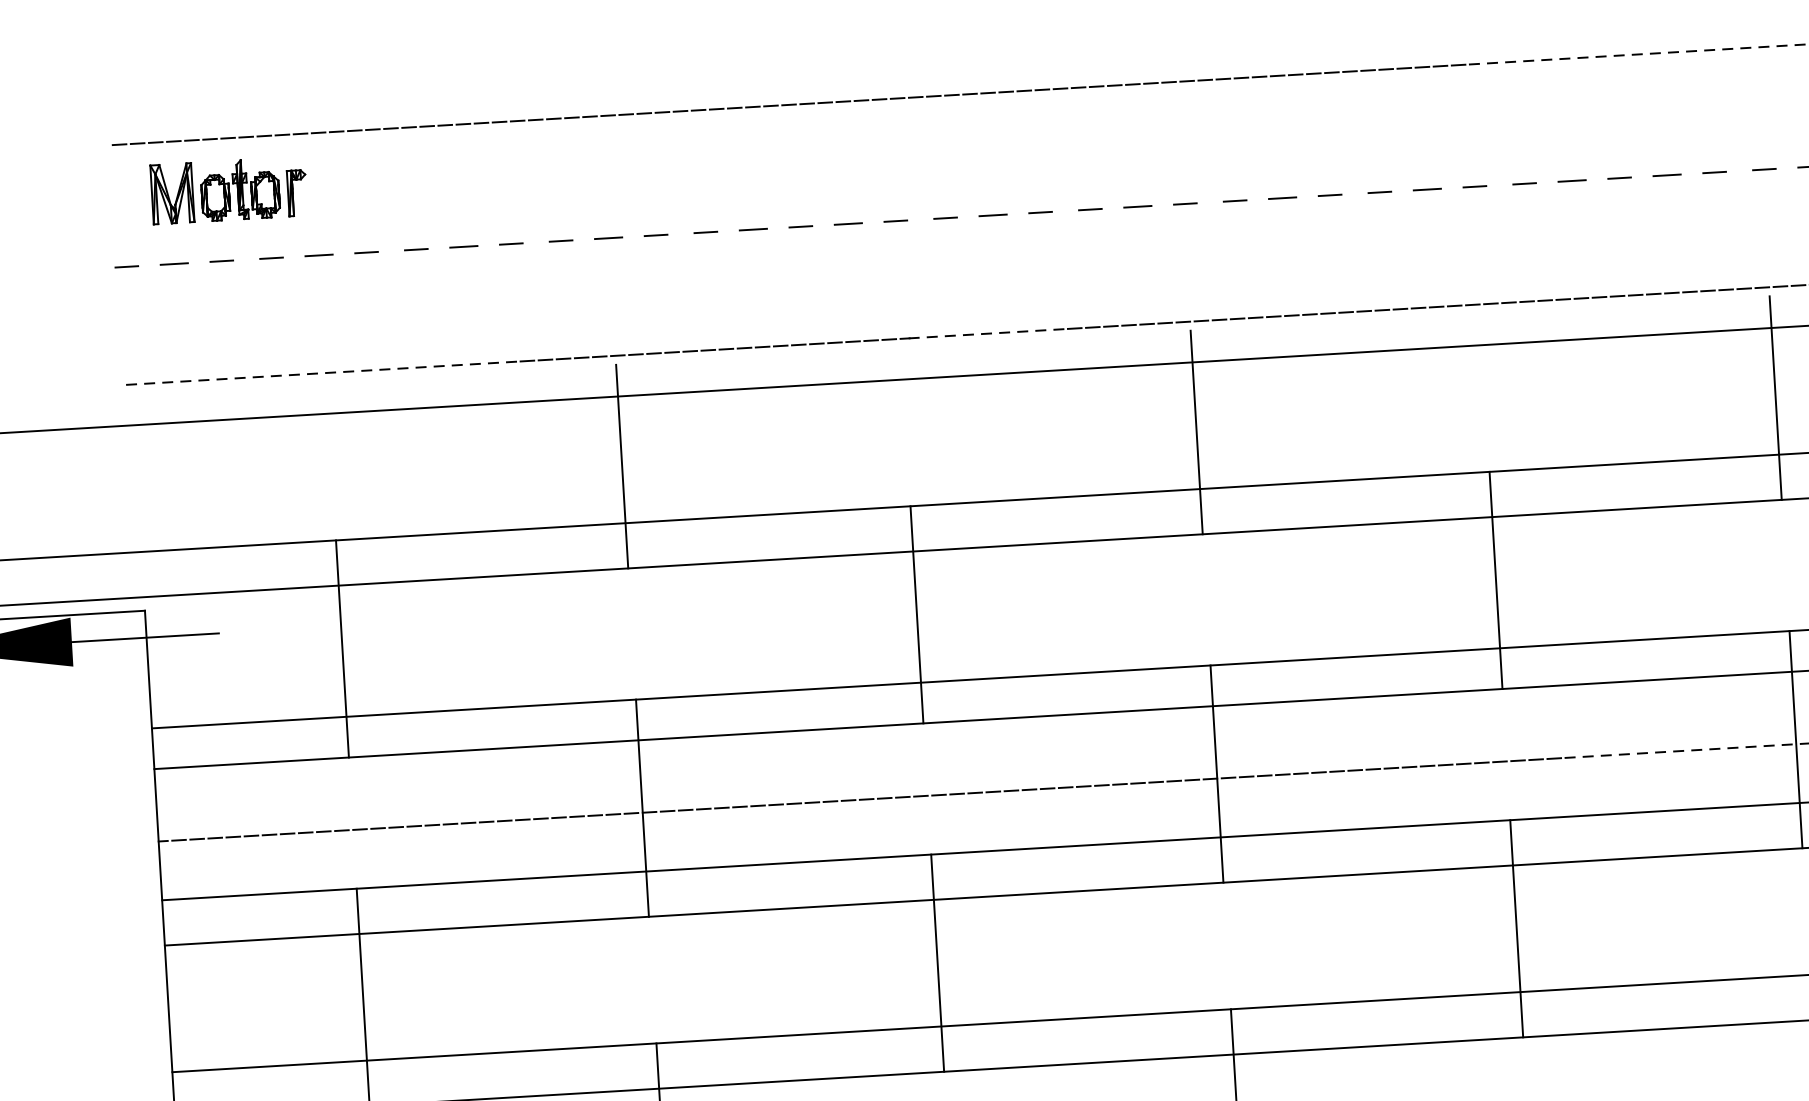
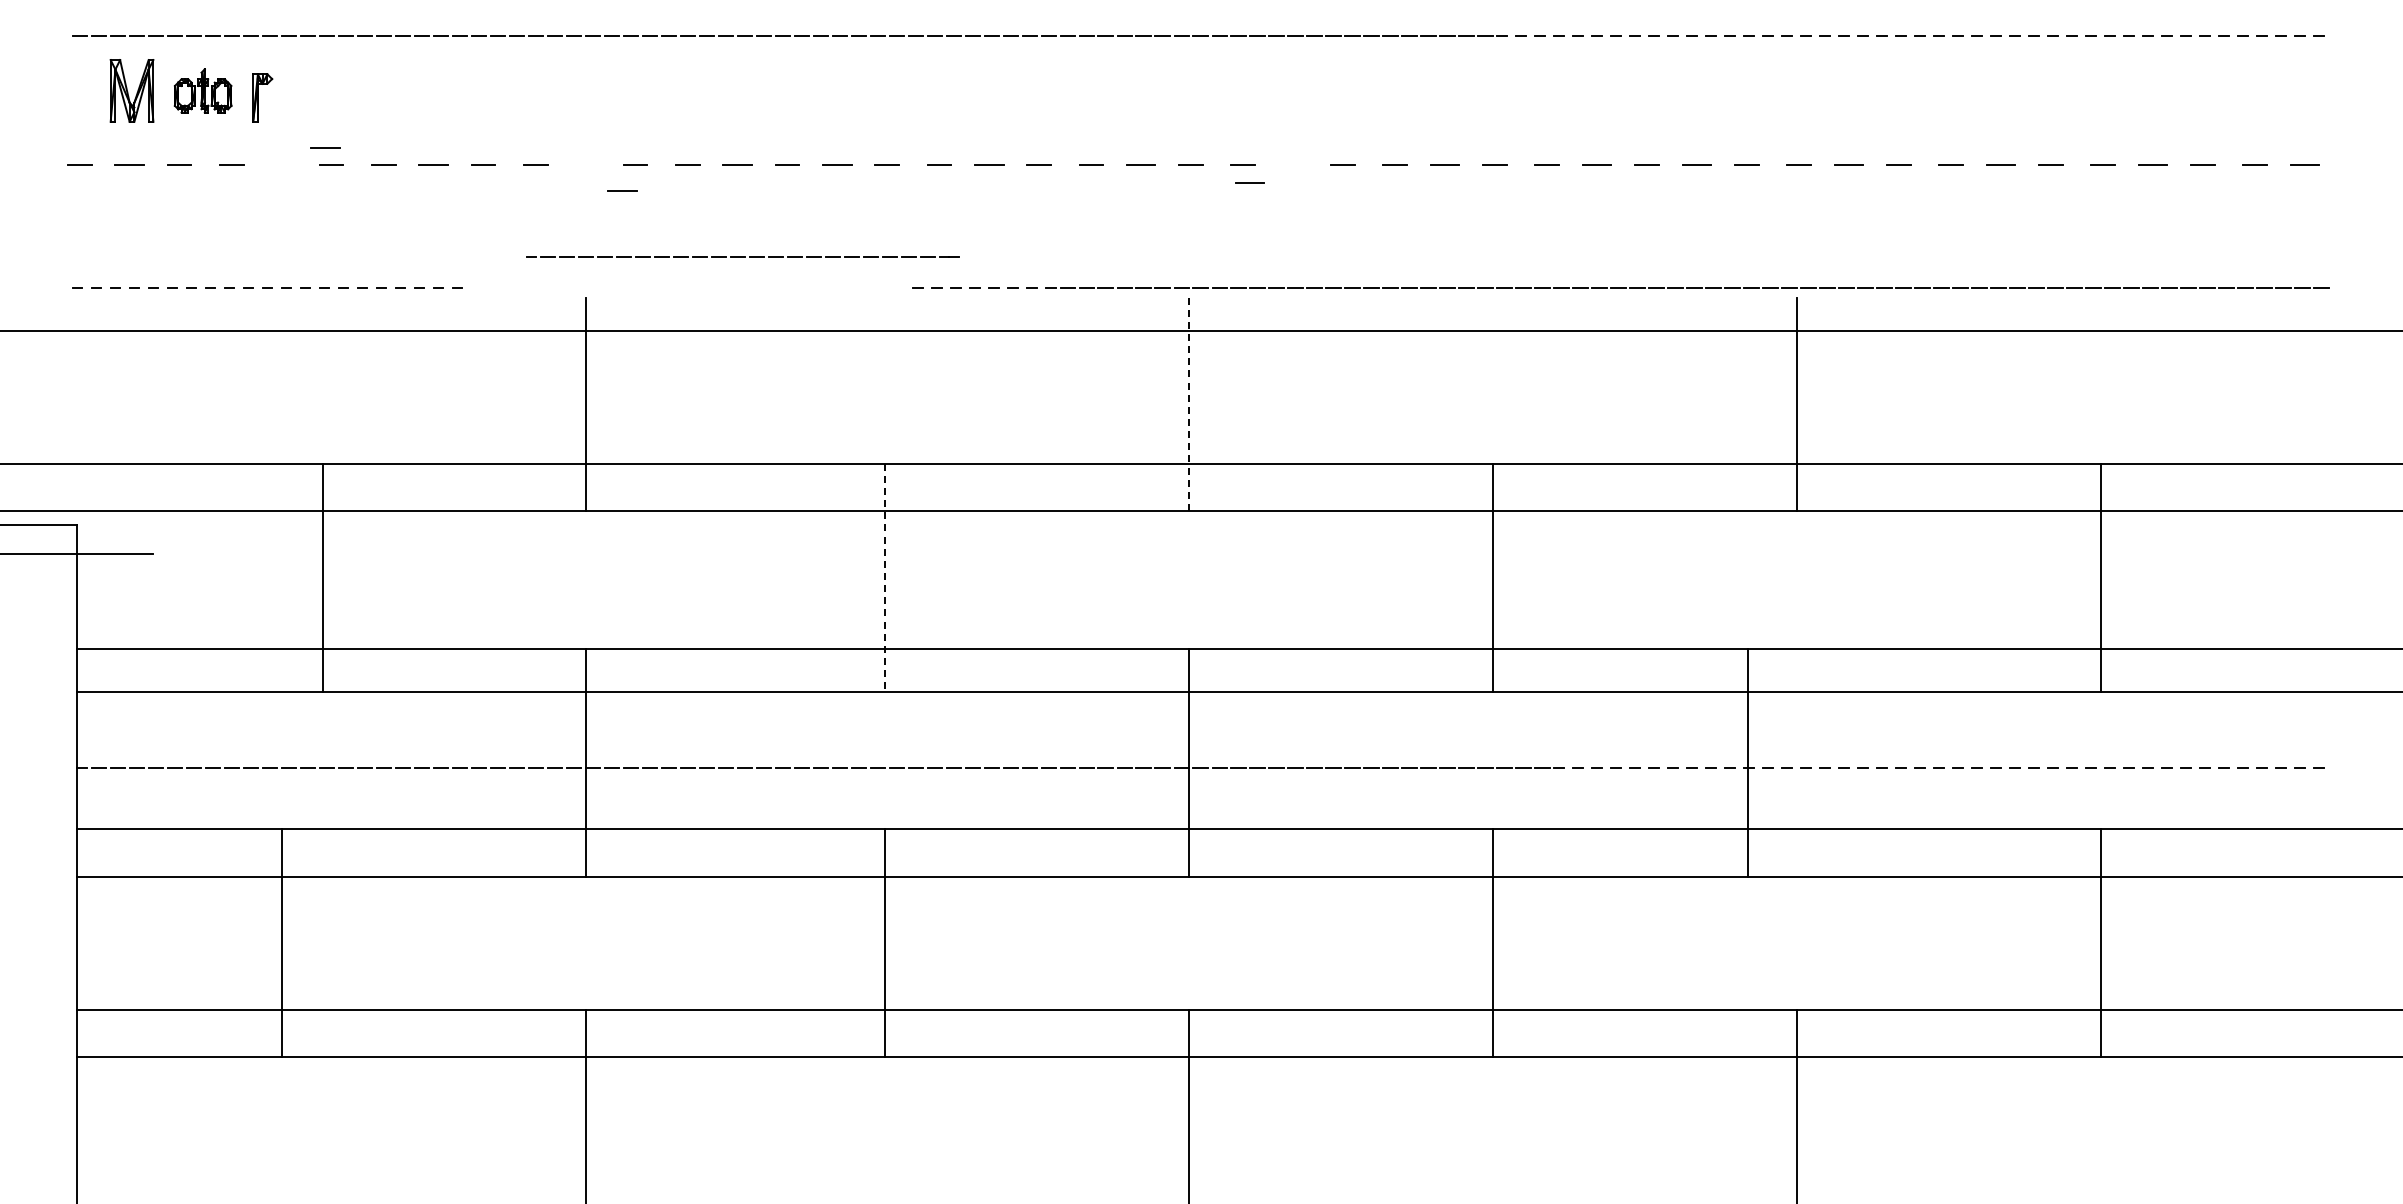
part: (239, 189) -> (202, 90), size x0.7
line: (1281, 198) -> (1249, 182), moved
line: (608, 238) -> (622, 190), moved
line: (318, 255) -> (325, 147), moved
line: (712, 349) -> (742, 256), moved
line: (1196, 432) -> (1188, 404), solid -> dashed
line: (916, 614) -> (884, 577), solid -> dashed
line: (342, 648) -> (322, 577), moved
line: (1795, 739) -> (1747, 762), moved

